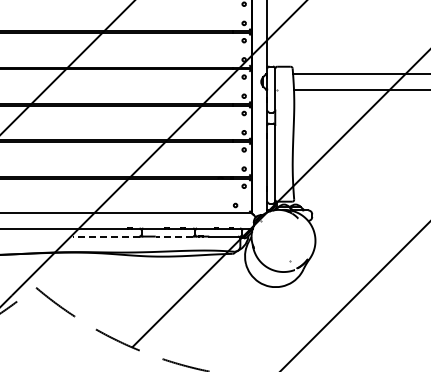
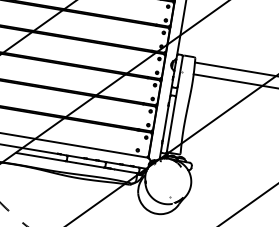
line: (105, 236) -> (40, 156), dashed -> solid
line: (174, 236) -> (90, 165), dashed -> solid

